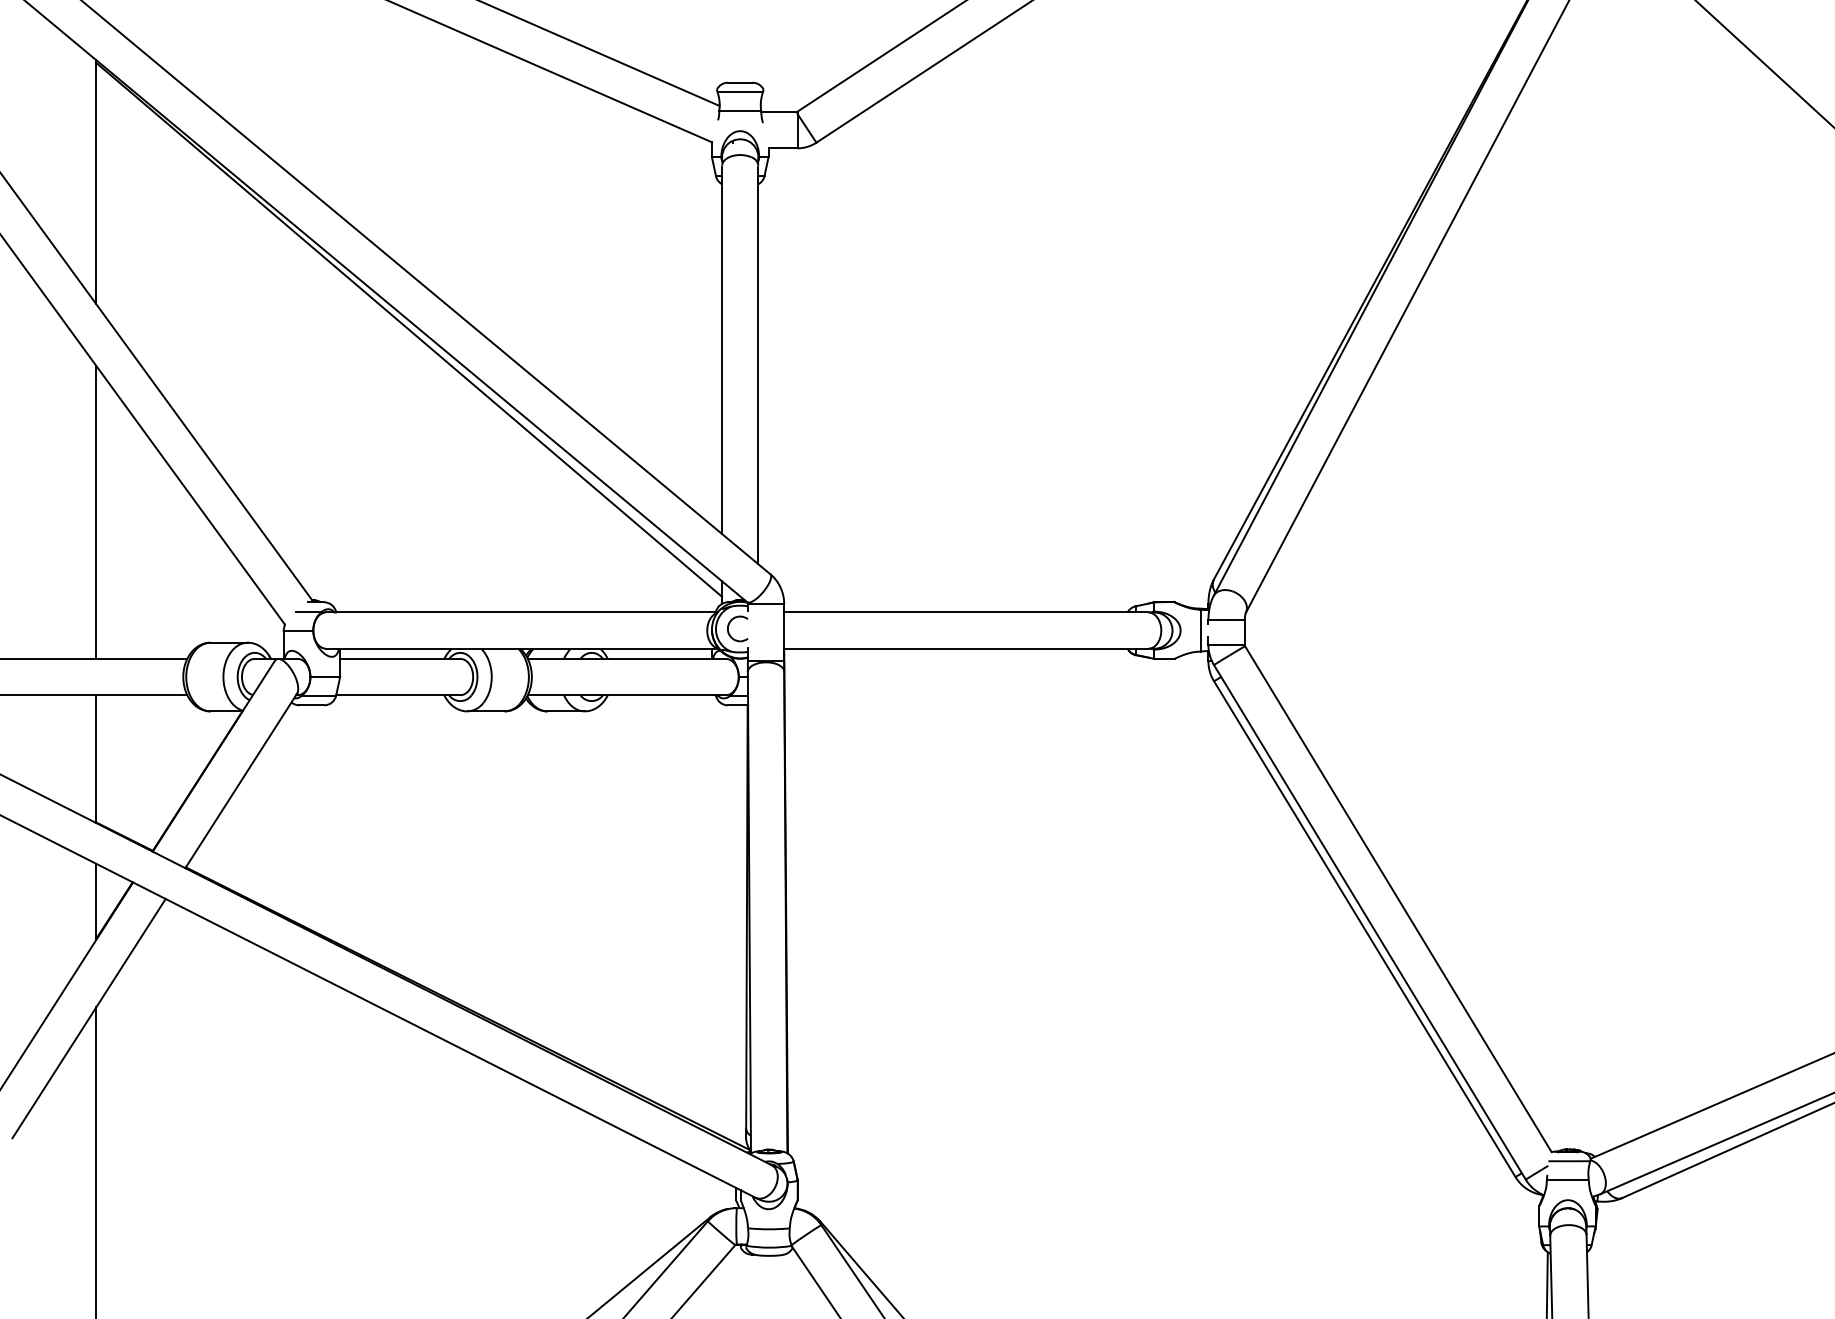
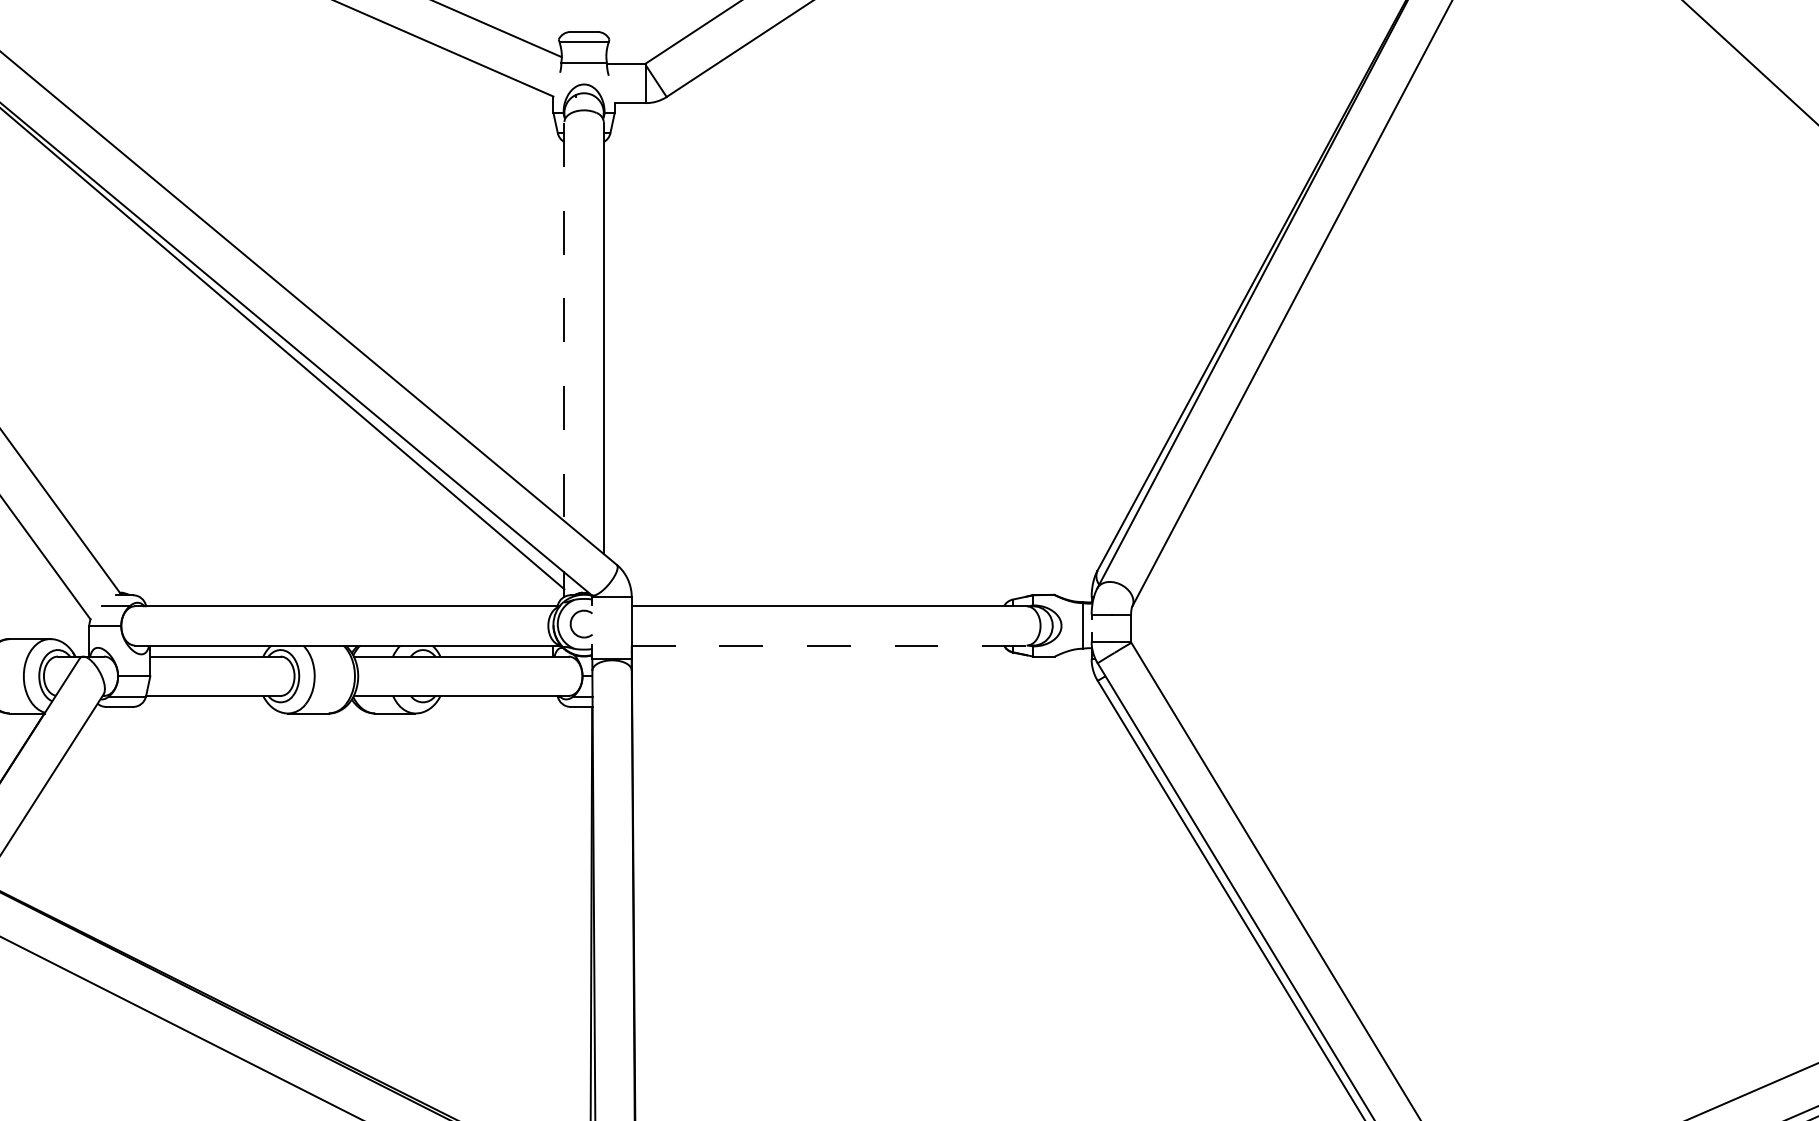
line: (722, 351) -> (564, 323), solid -> dashed
line: (966, 648) -> (829, 645), solid -> dashed

